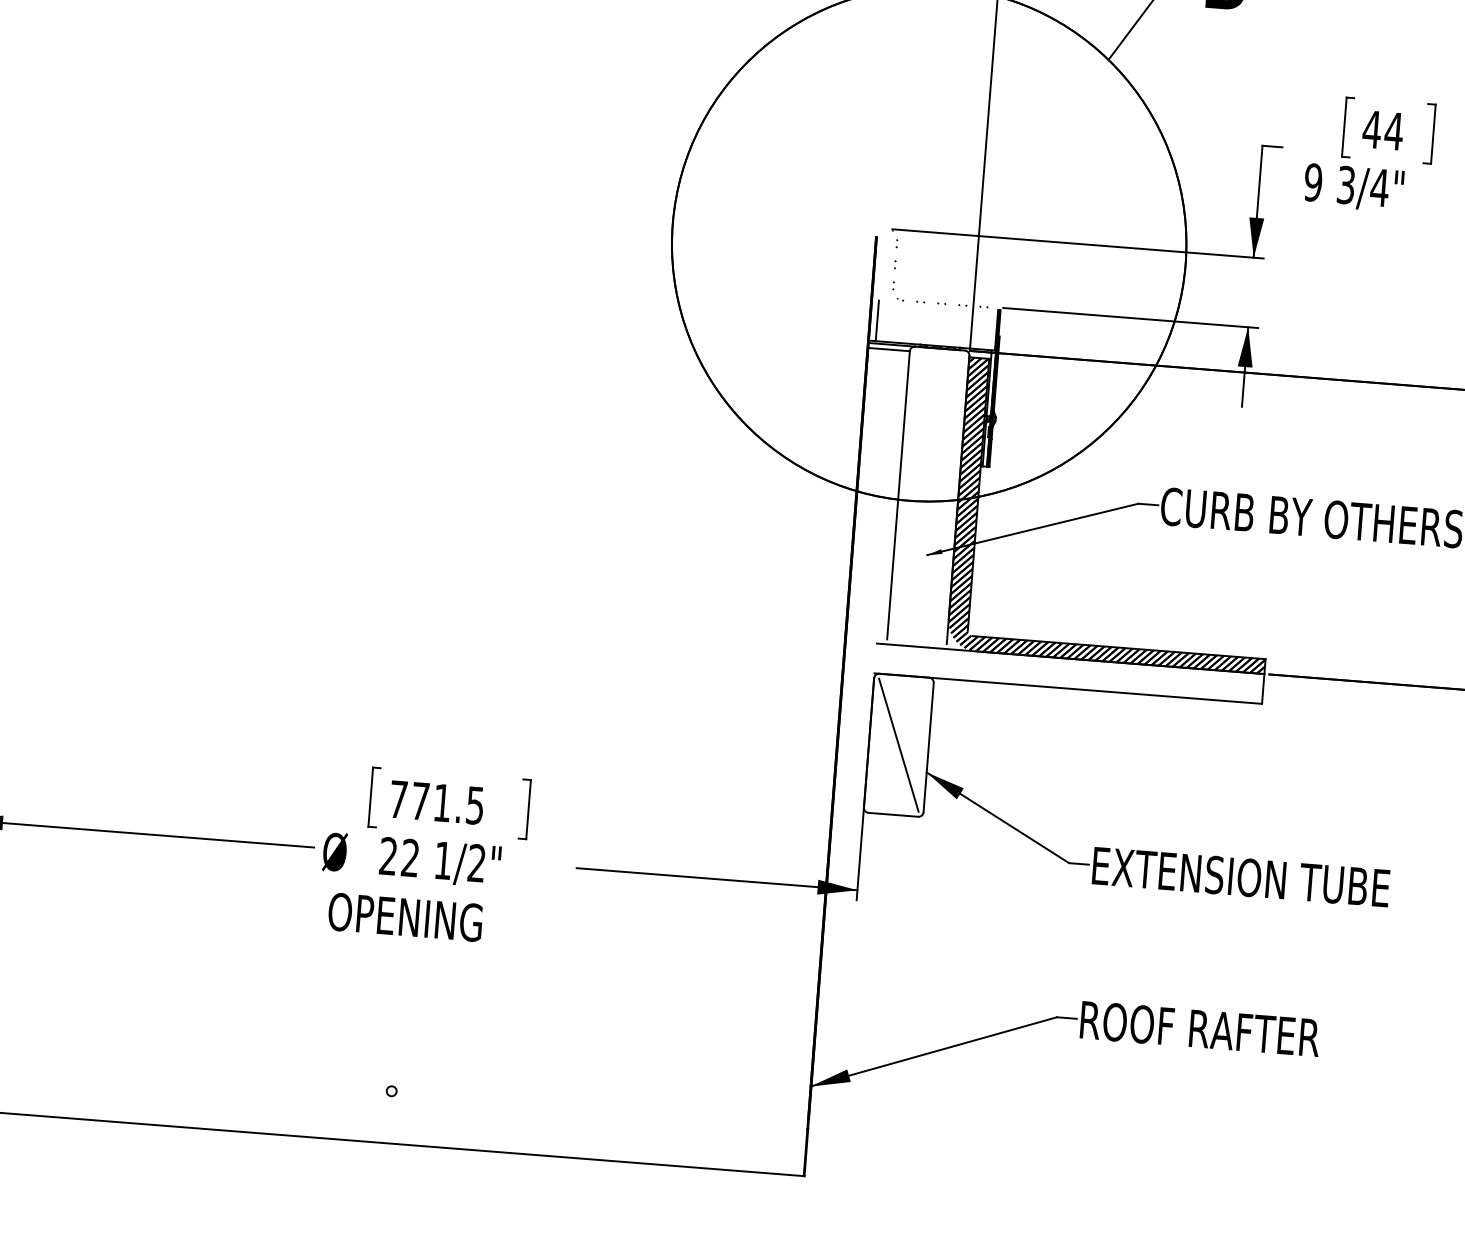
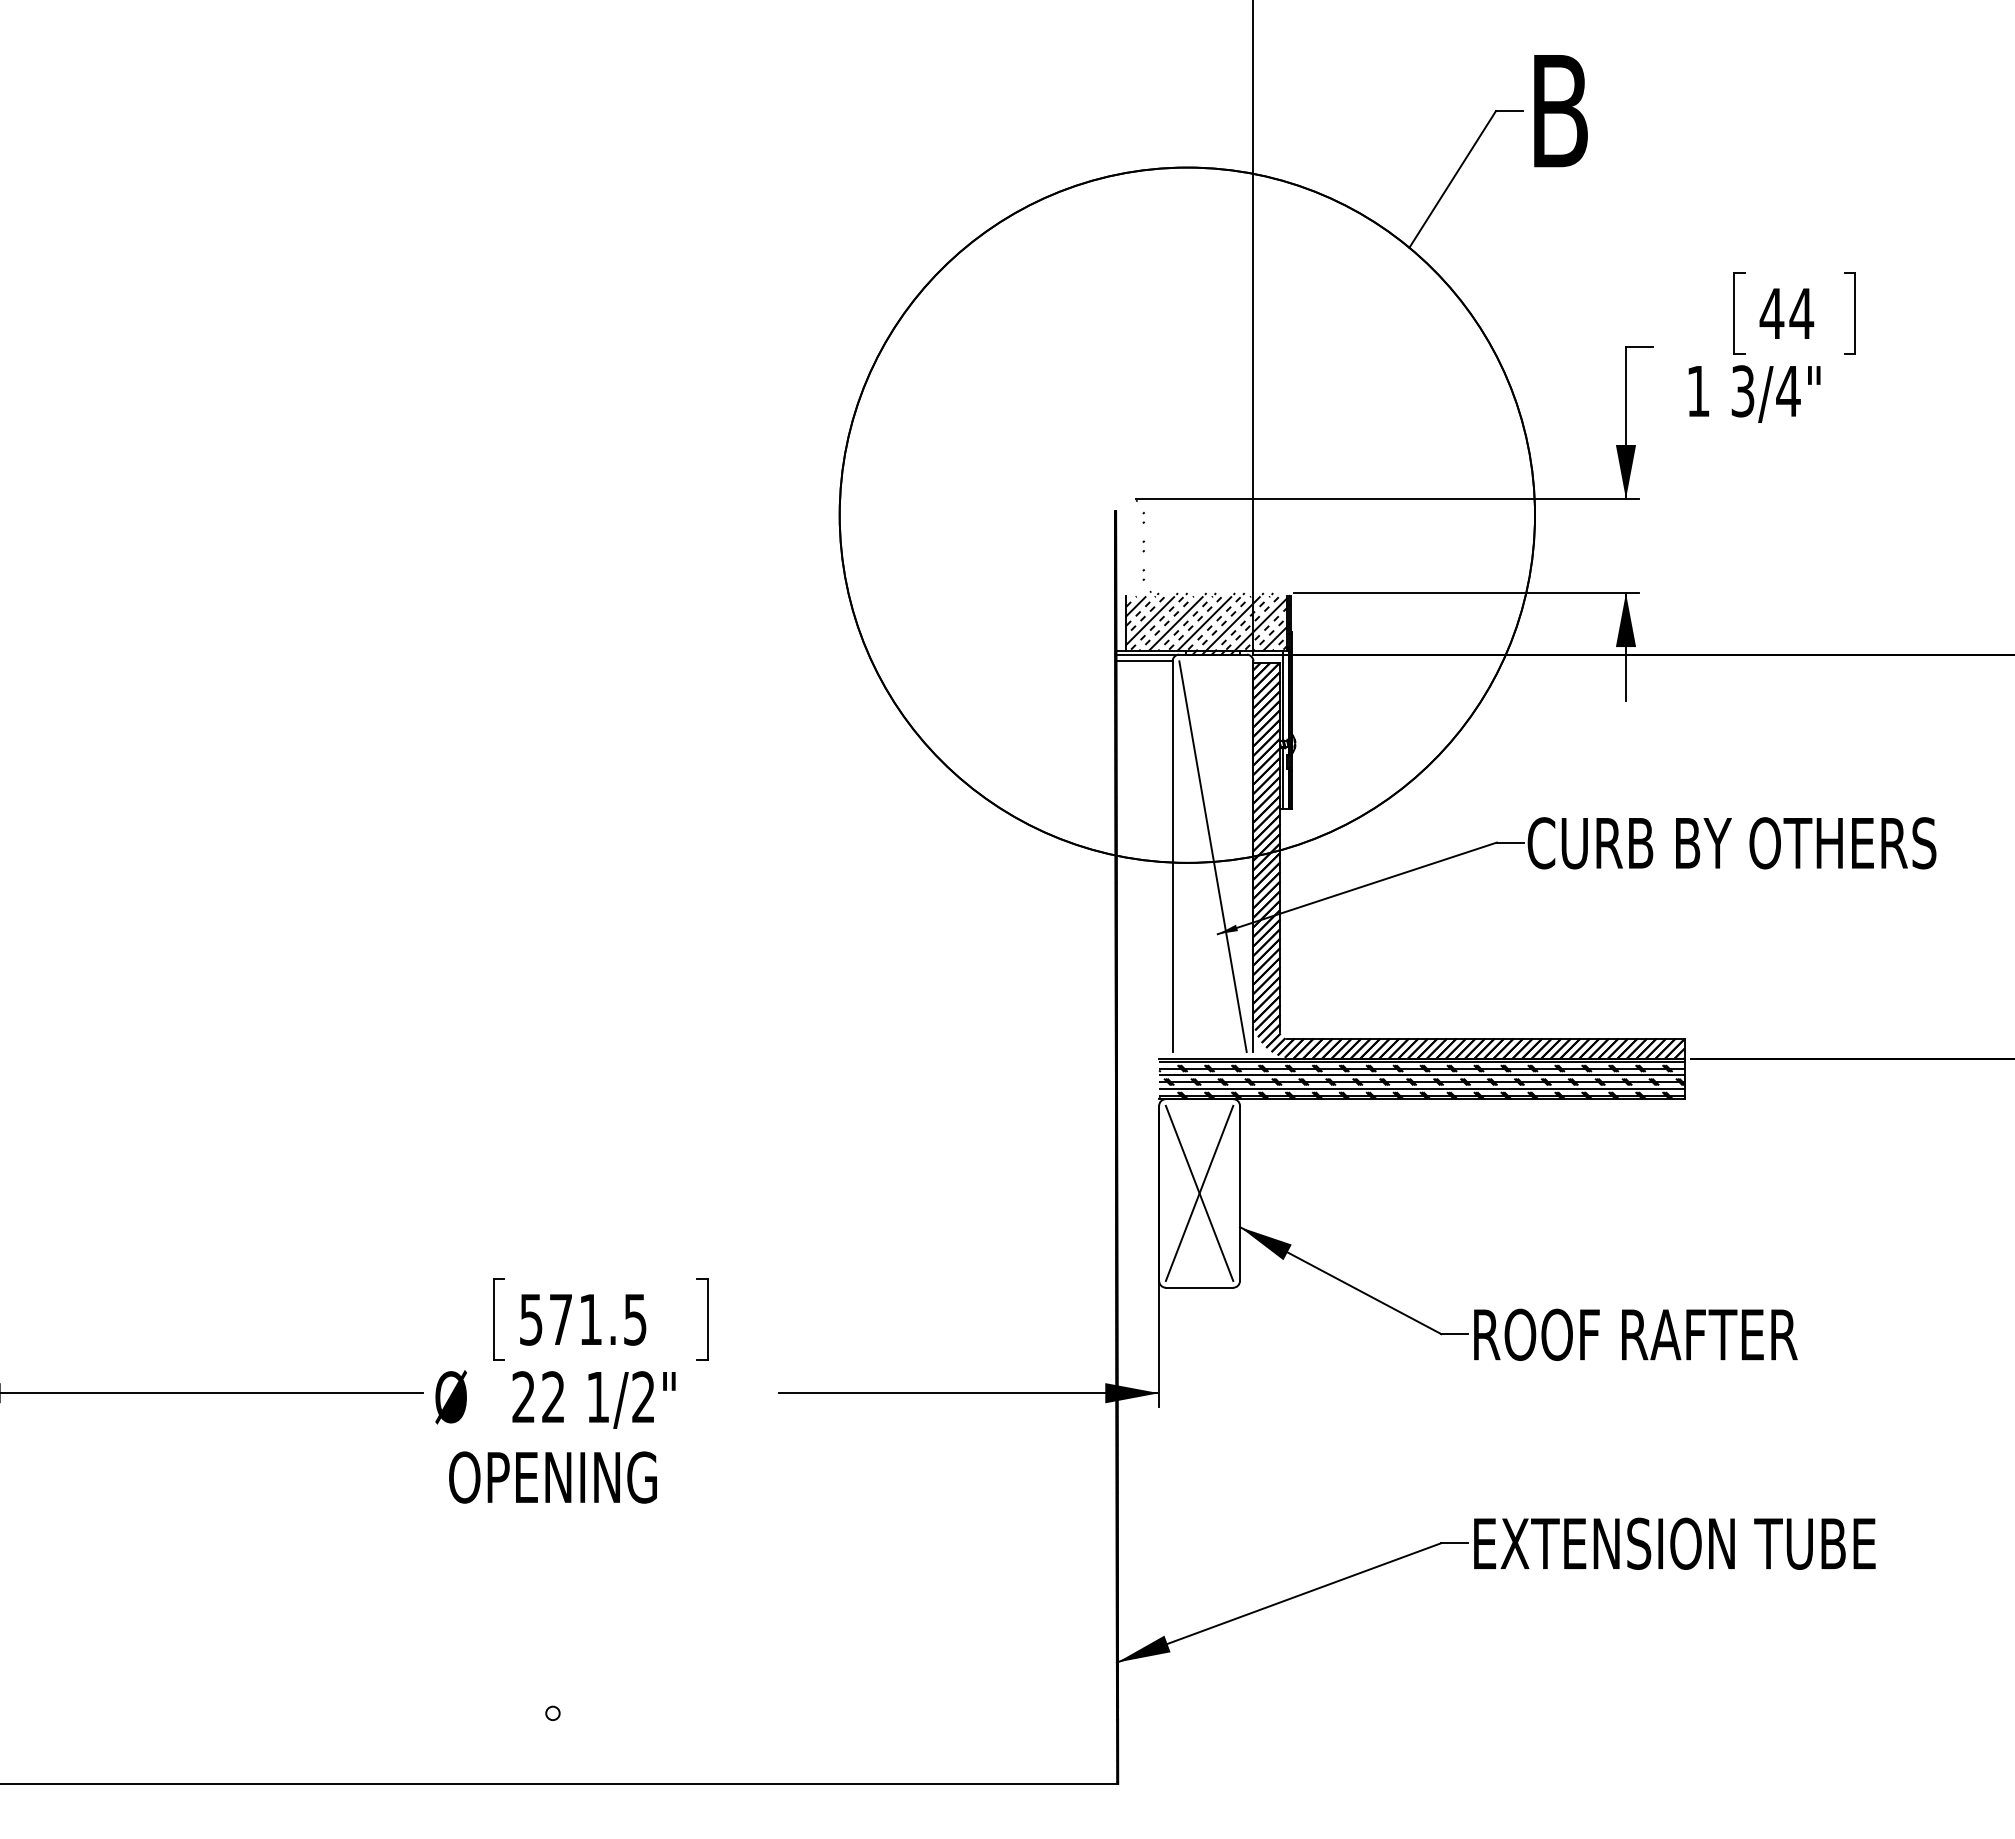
text: (1313, 182) -> (1698, 391), 9 -> 1
hatch: (937, 325) -> (1206, 623), added
line: (927, 497) -> (1212, 856), added
hatch: (1069, 674) -> (1421, 1079), added
line: (898, 745) -> (1199, 1193), added
text: (398, 799) -> (531, 1319), 771.5 -> 571.5
text: (1242, 877) -> (1676, 1334), EXTENSION TUBE -> ROOF RAFTER
text: (1230, 1031) -> (1676, 1543), ROOF RAFTER -> EXTENSION TUBE

